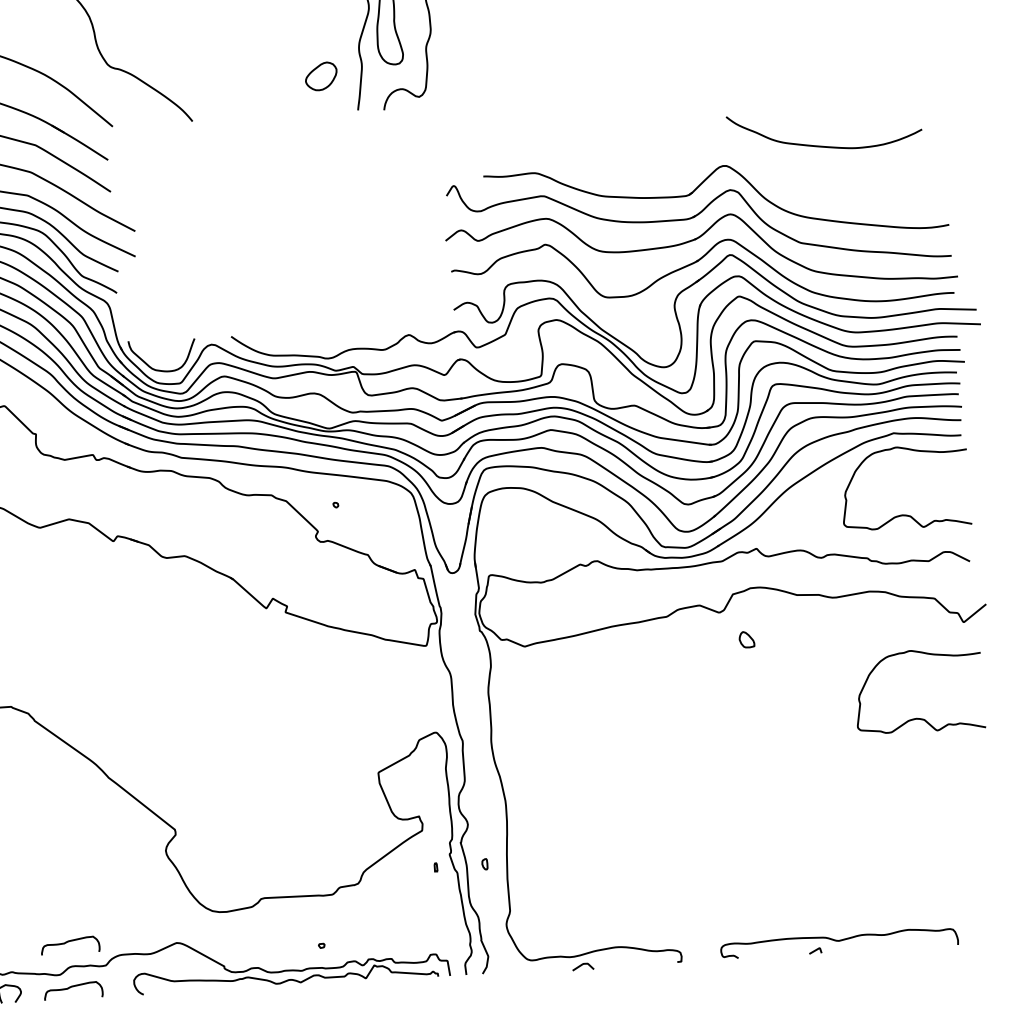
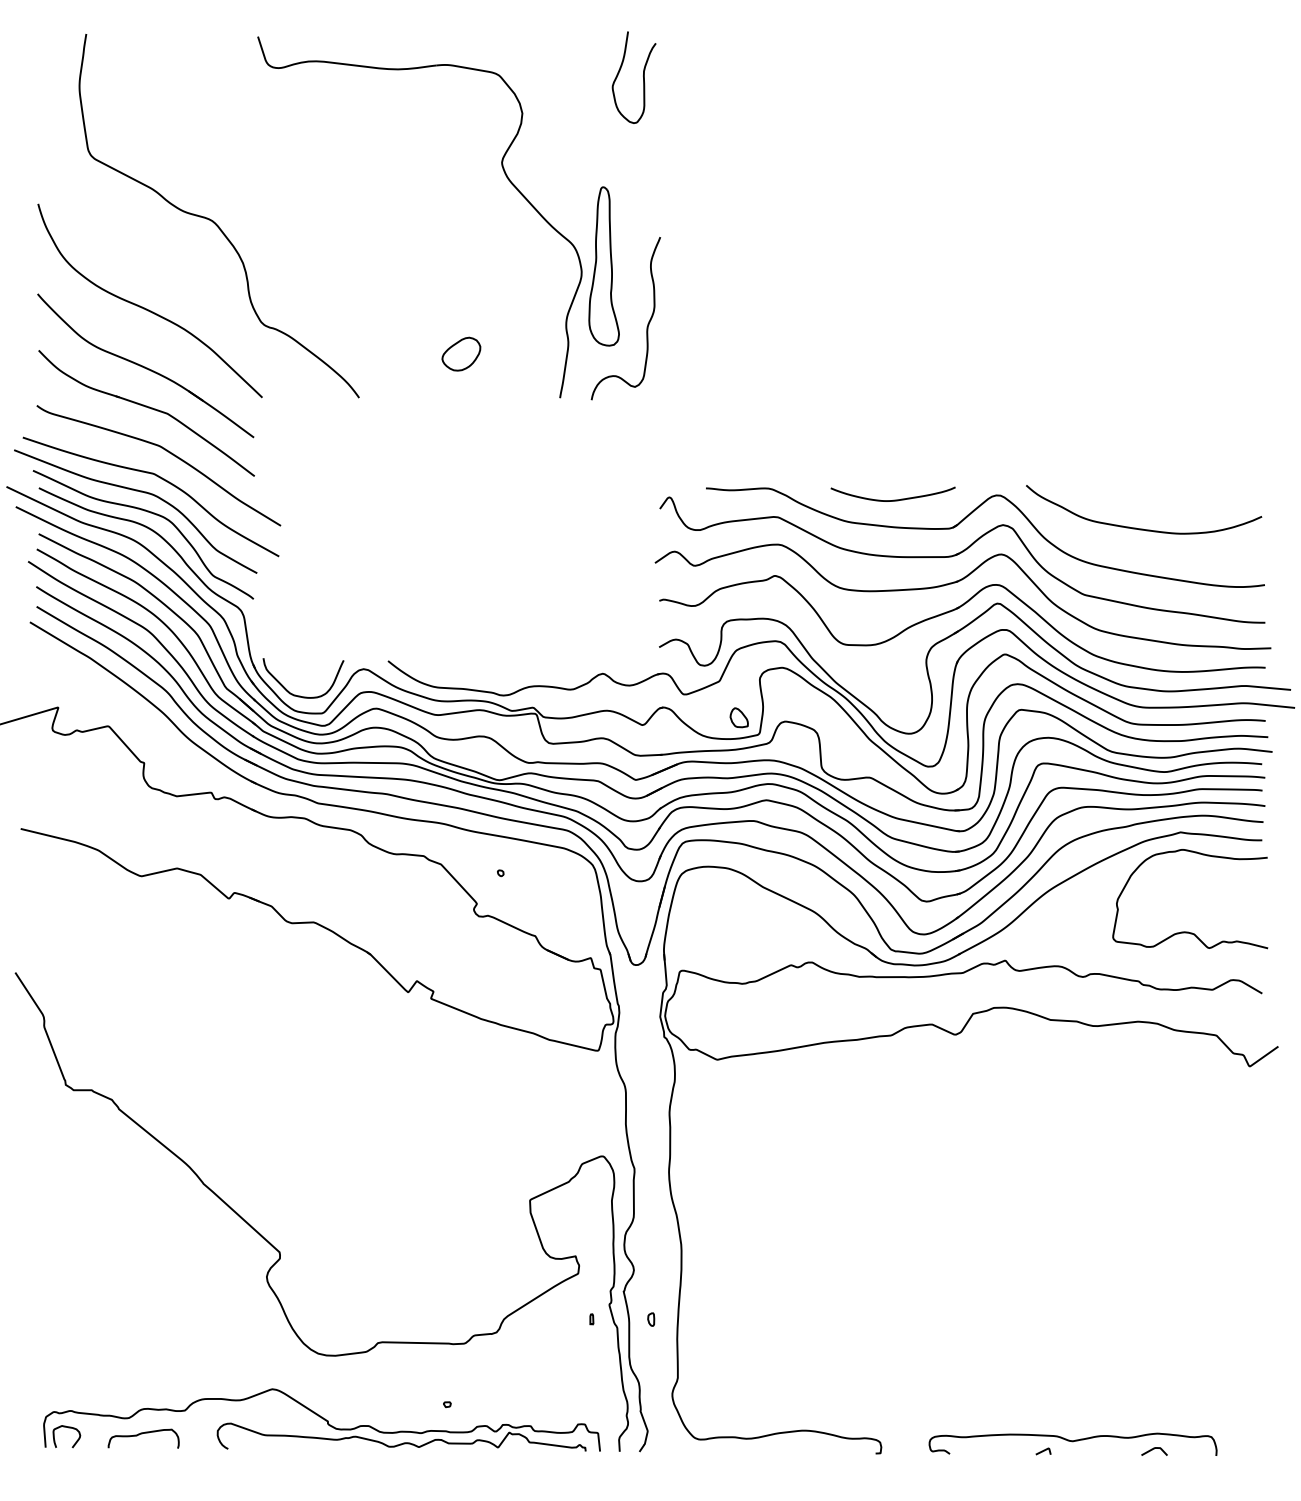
part: (321, 75) -> (461, 353), moved
curve: (825, 145) -> (1143, 528), moved
curve: (638, 175) -> (893, 499), added
part: (746, 639) -> (738, 717), moved
curve: (919, 717) -> (1188, 1178), removed
curve: (69, 942) -> (142, 1379), removed
curve: (583, 965) -> (1154, 1449), moved

